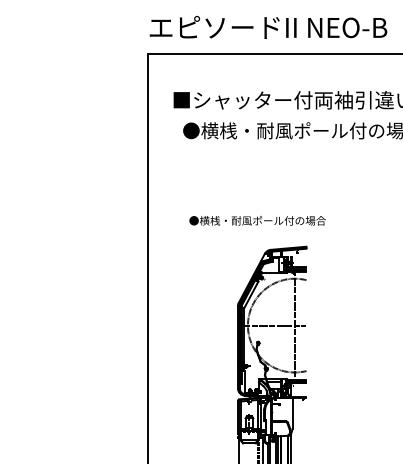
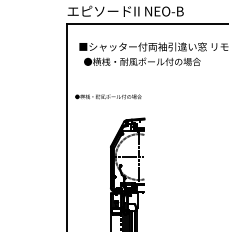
text: (257, 220) -> (108, 96), moved

